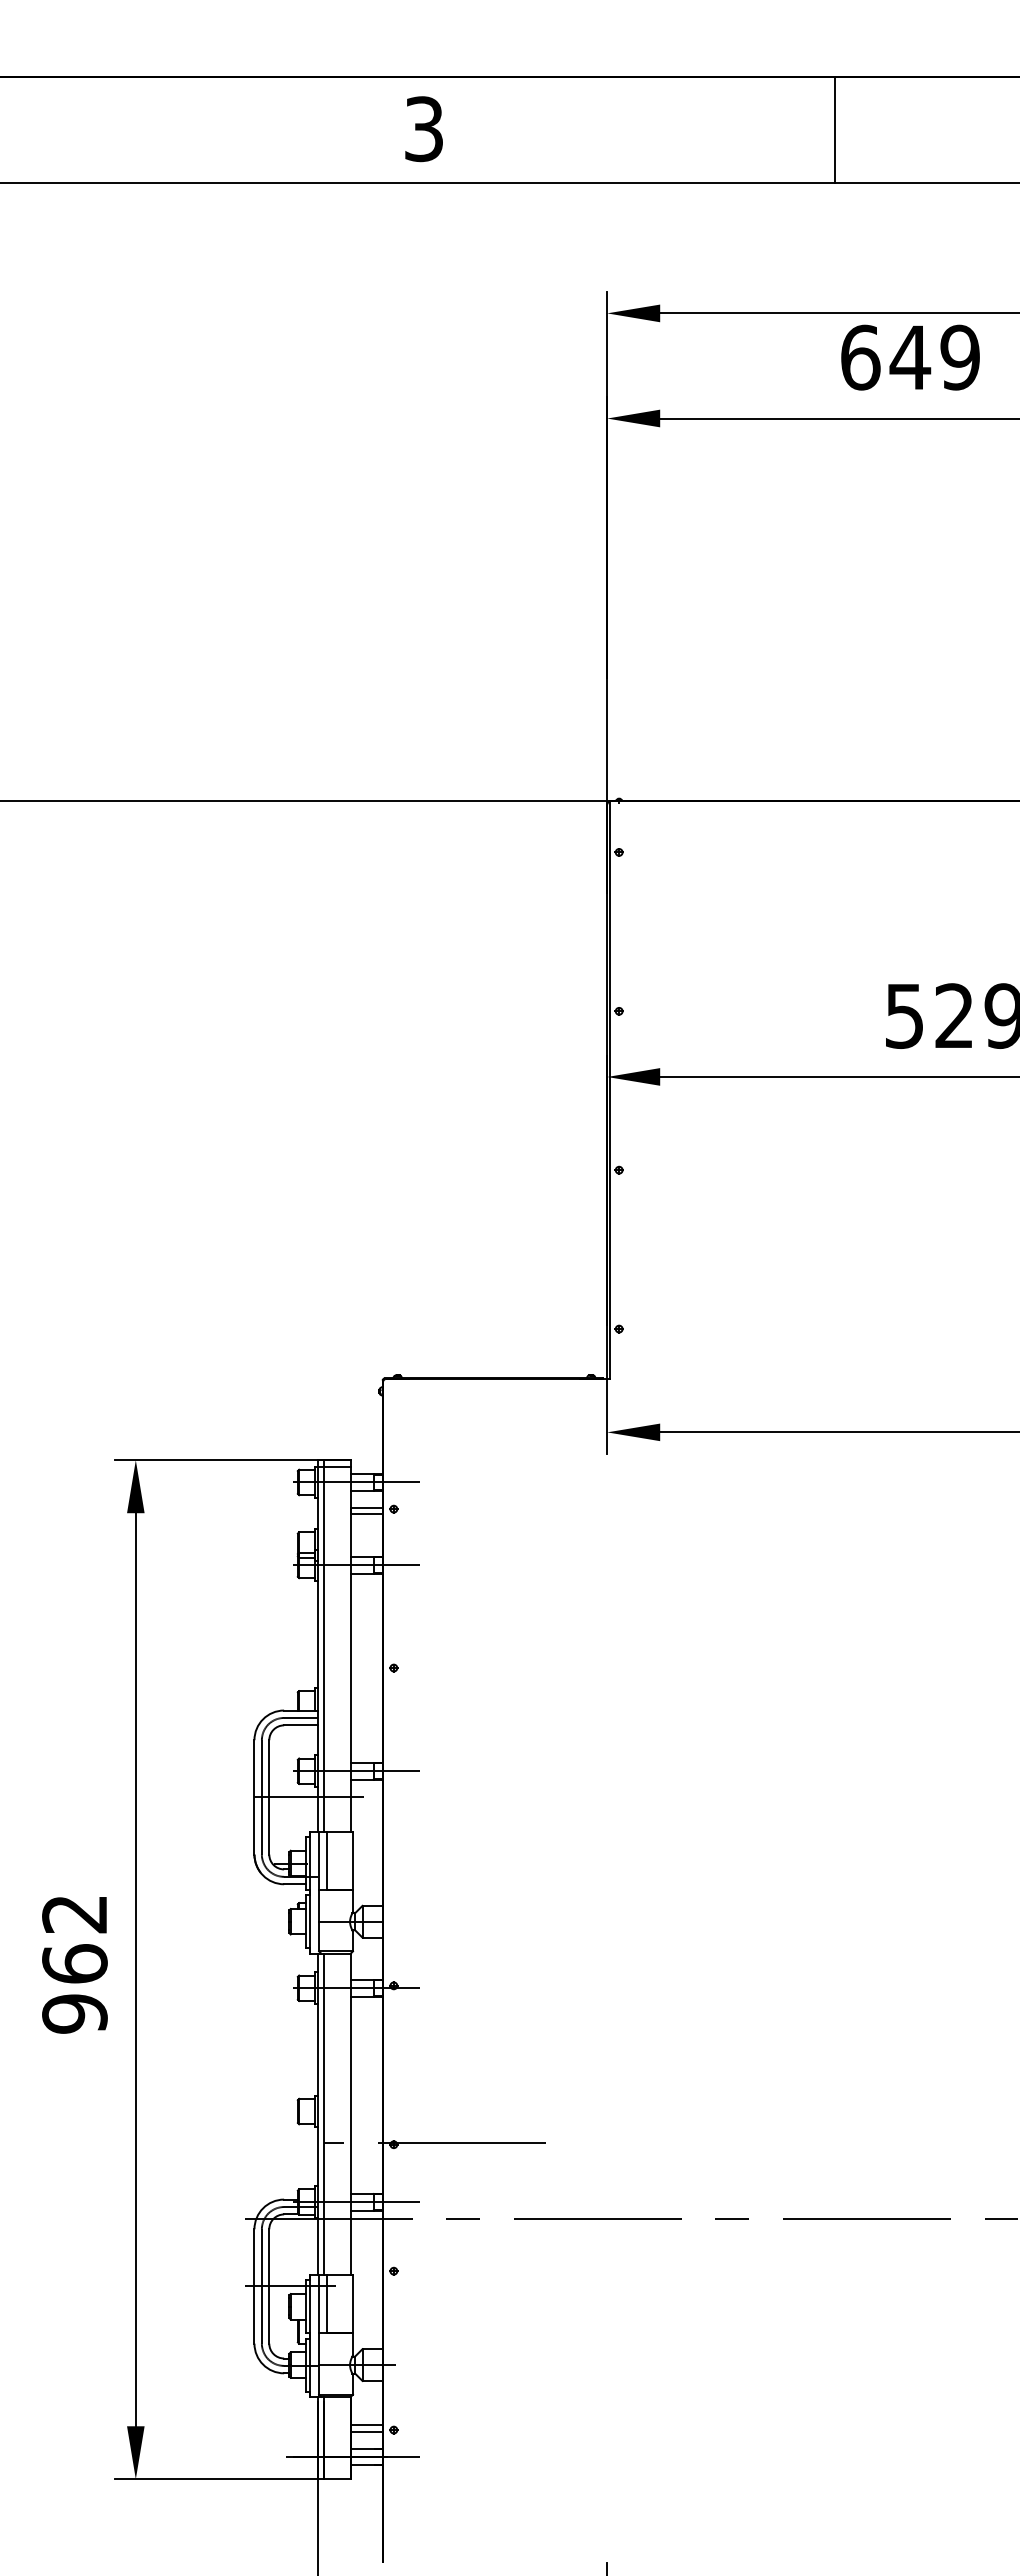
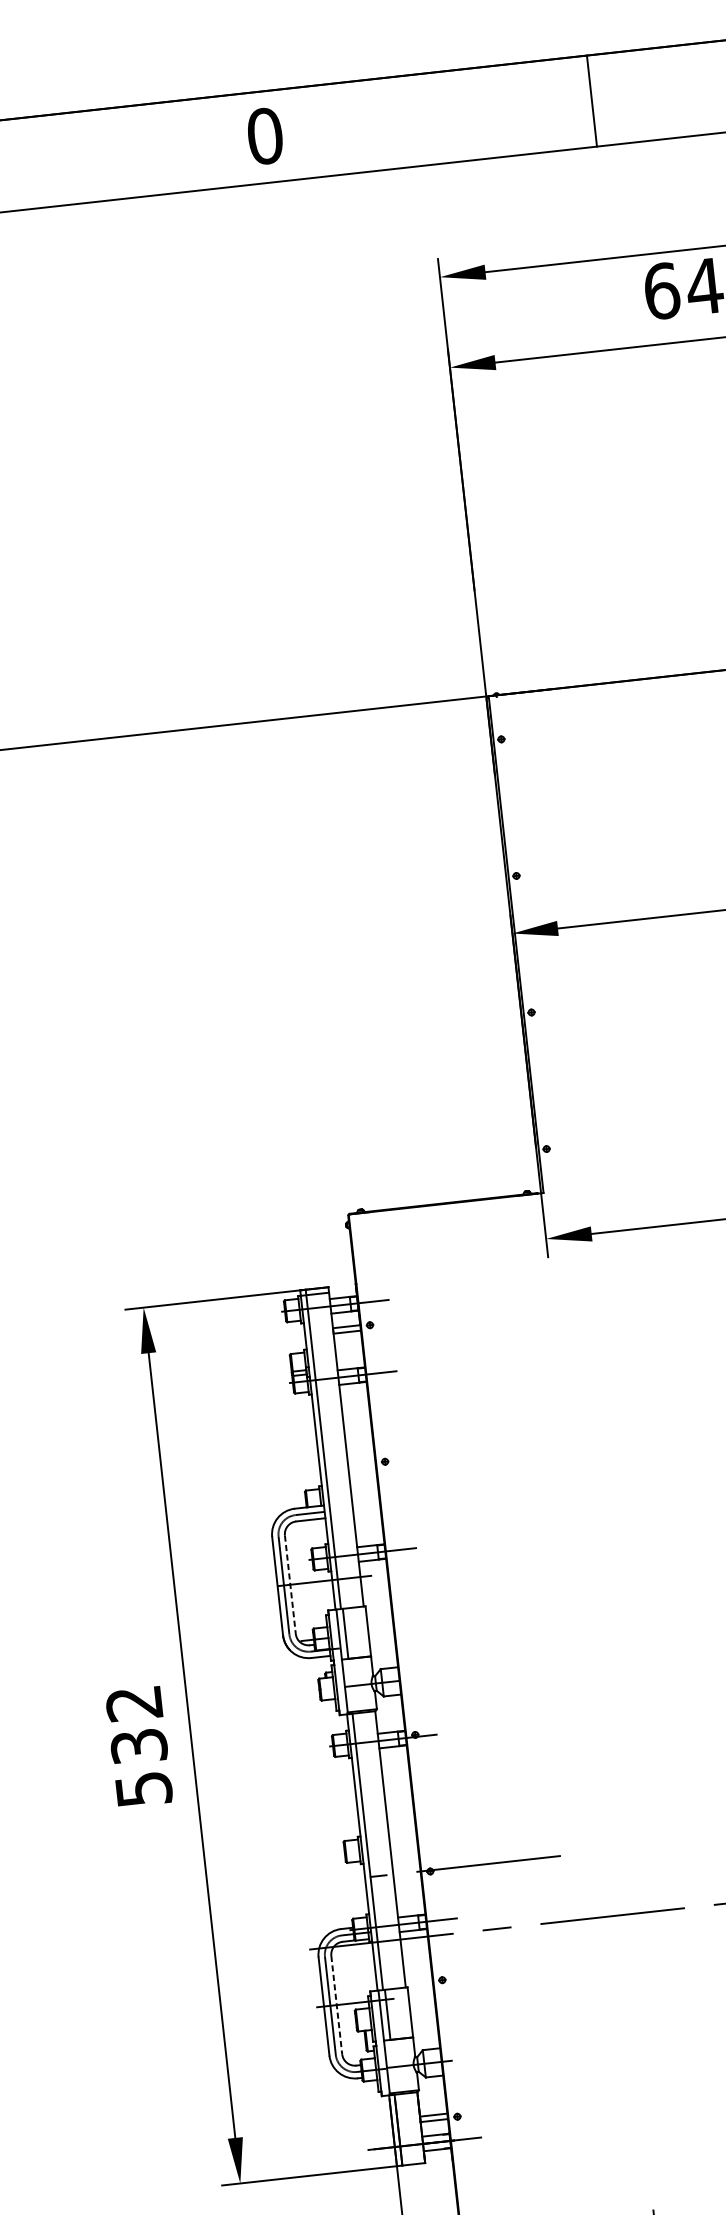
text: (423, 129) -> (264, 136), 3 -> 0
line: (835, 130) -> (592, 101), moved
line: (269, 1797) -> (290, 1584), solid -> dashed
text: (74, 1988) -> (141, 1767), 962 -> 532
line: (269, 2286) -> (336, 2005), solid -> dashed

